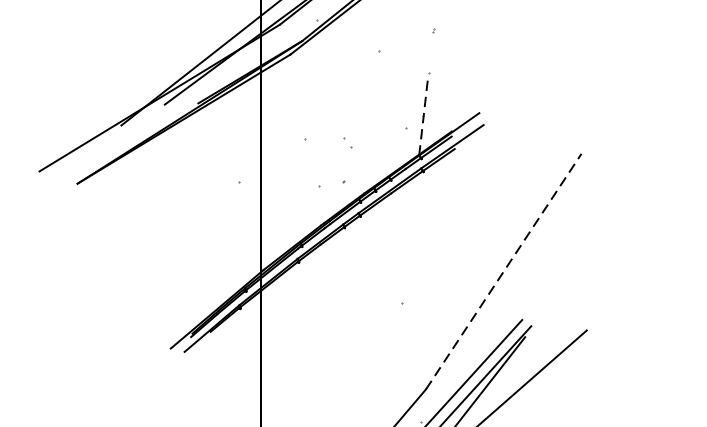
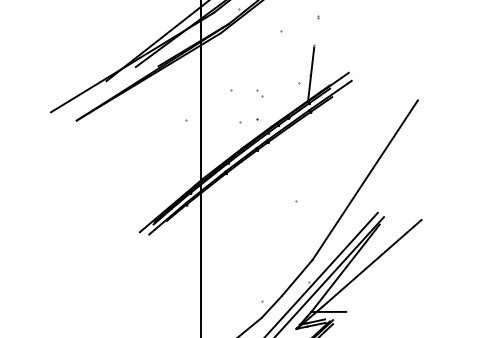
line: (424, 115) -> (311, 74), dashed -> solid
line: (504, 272) -> (365, 180), dashed -> solid

